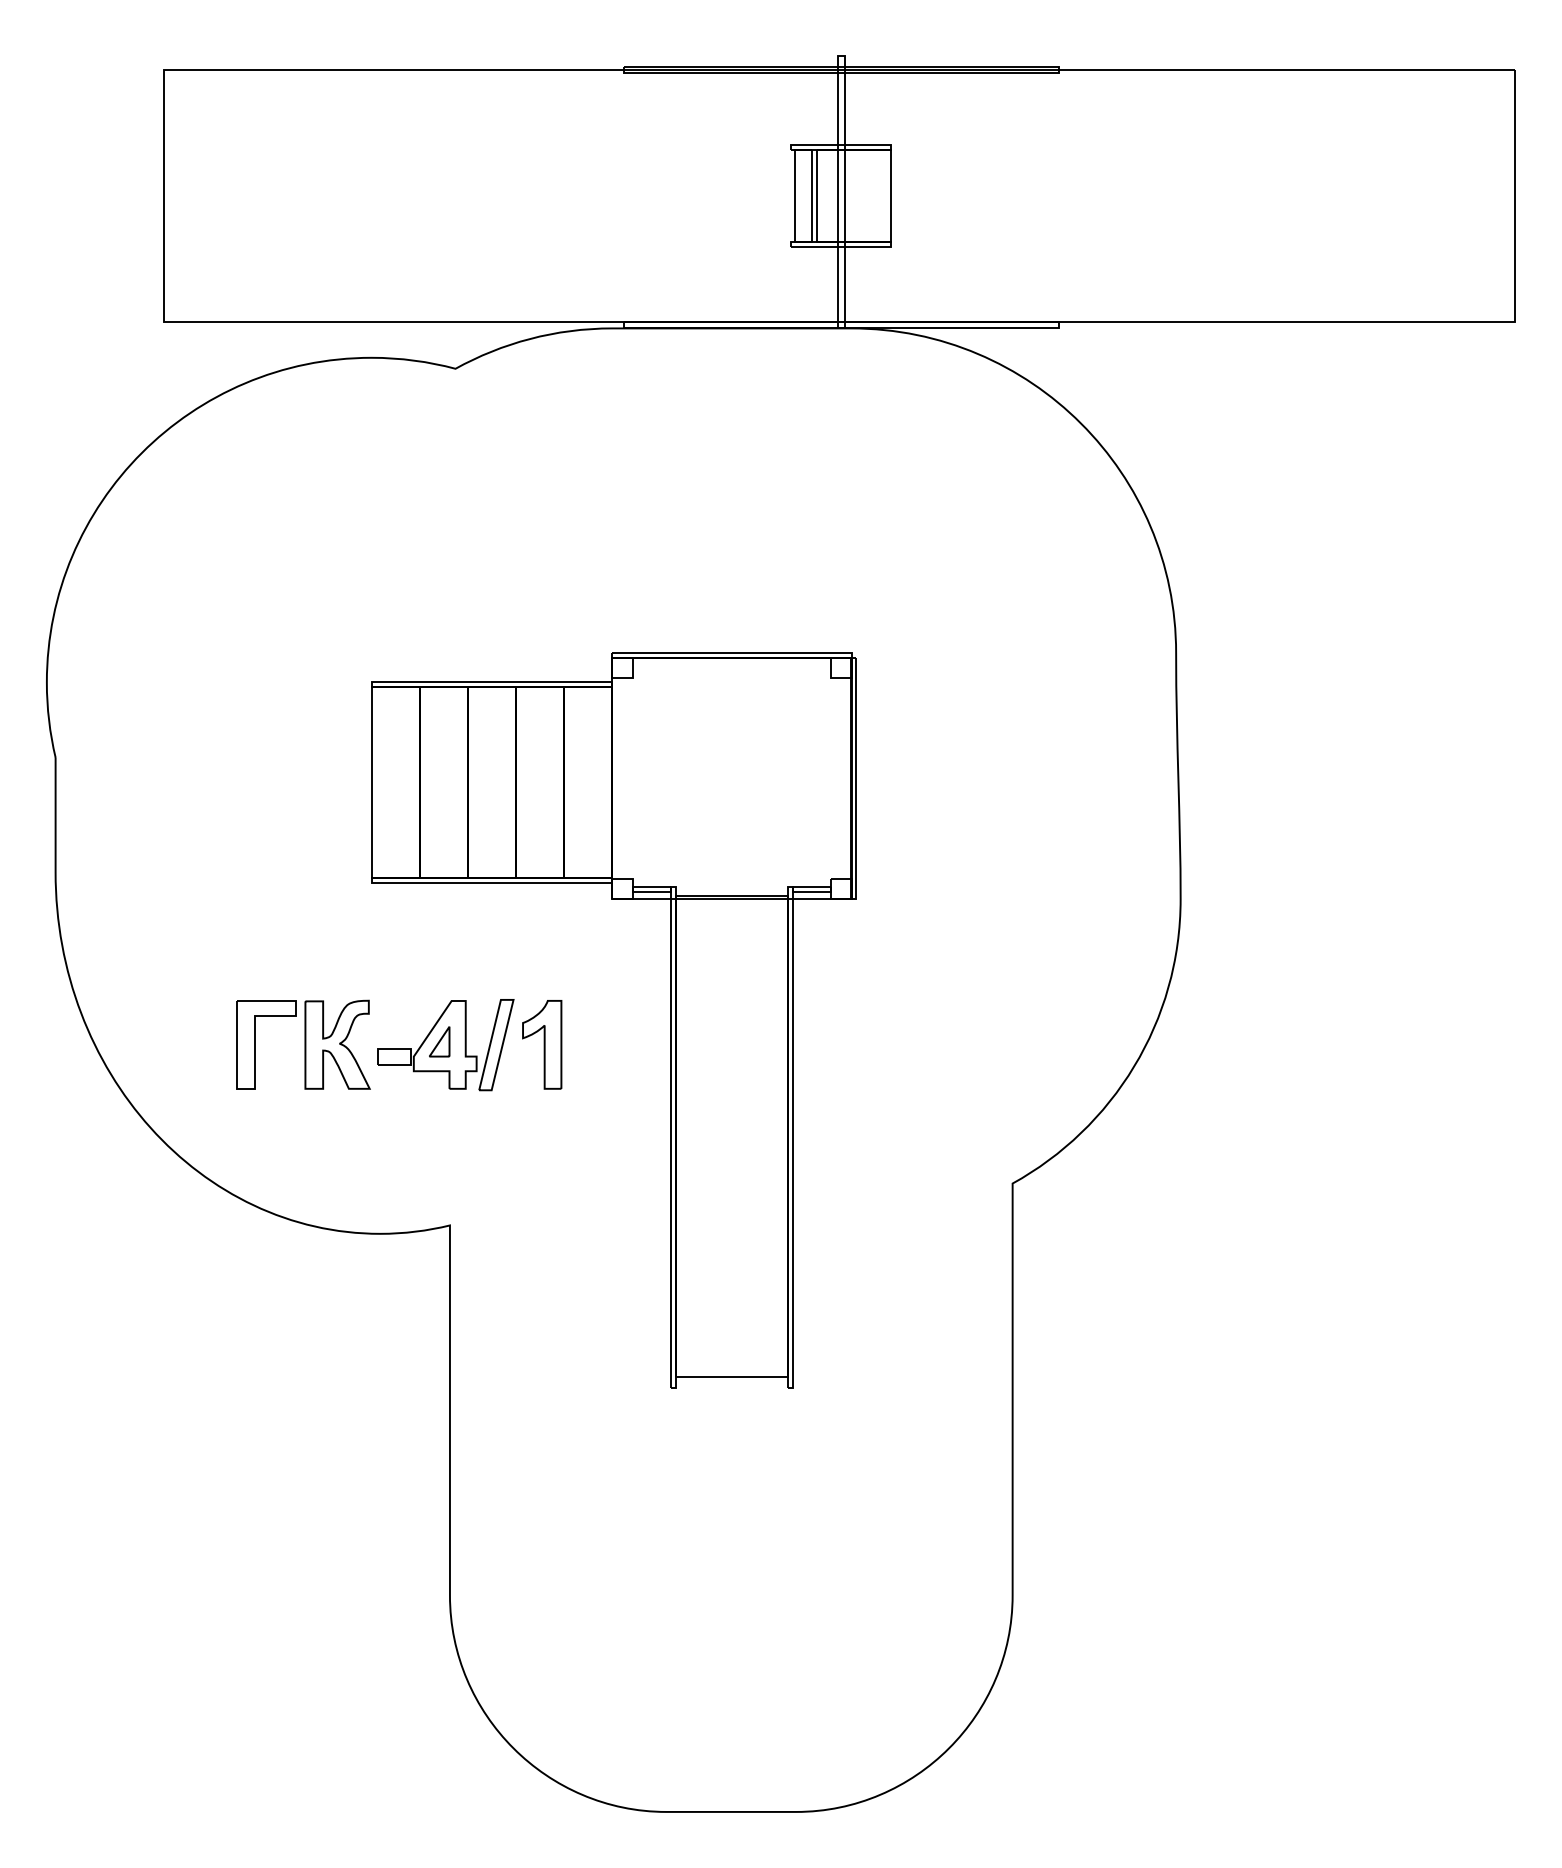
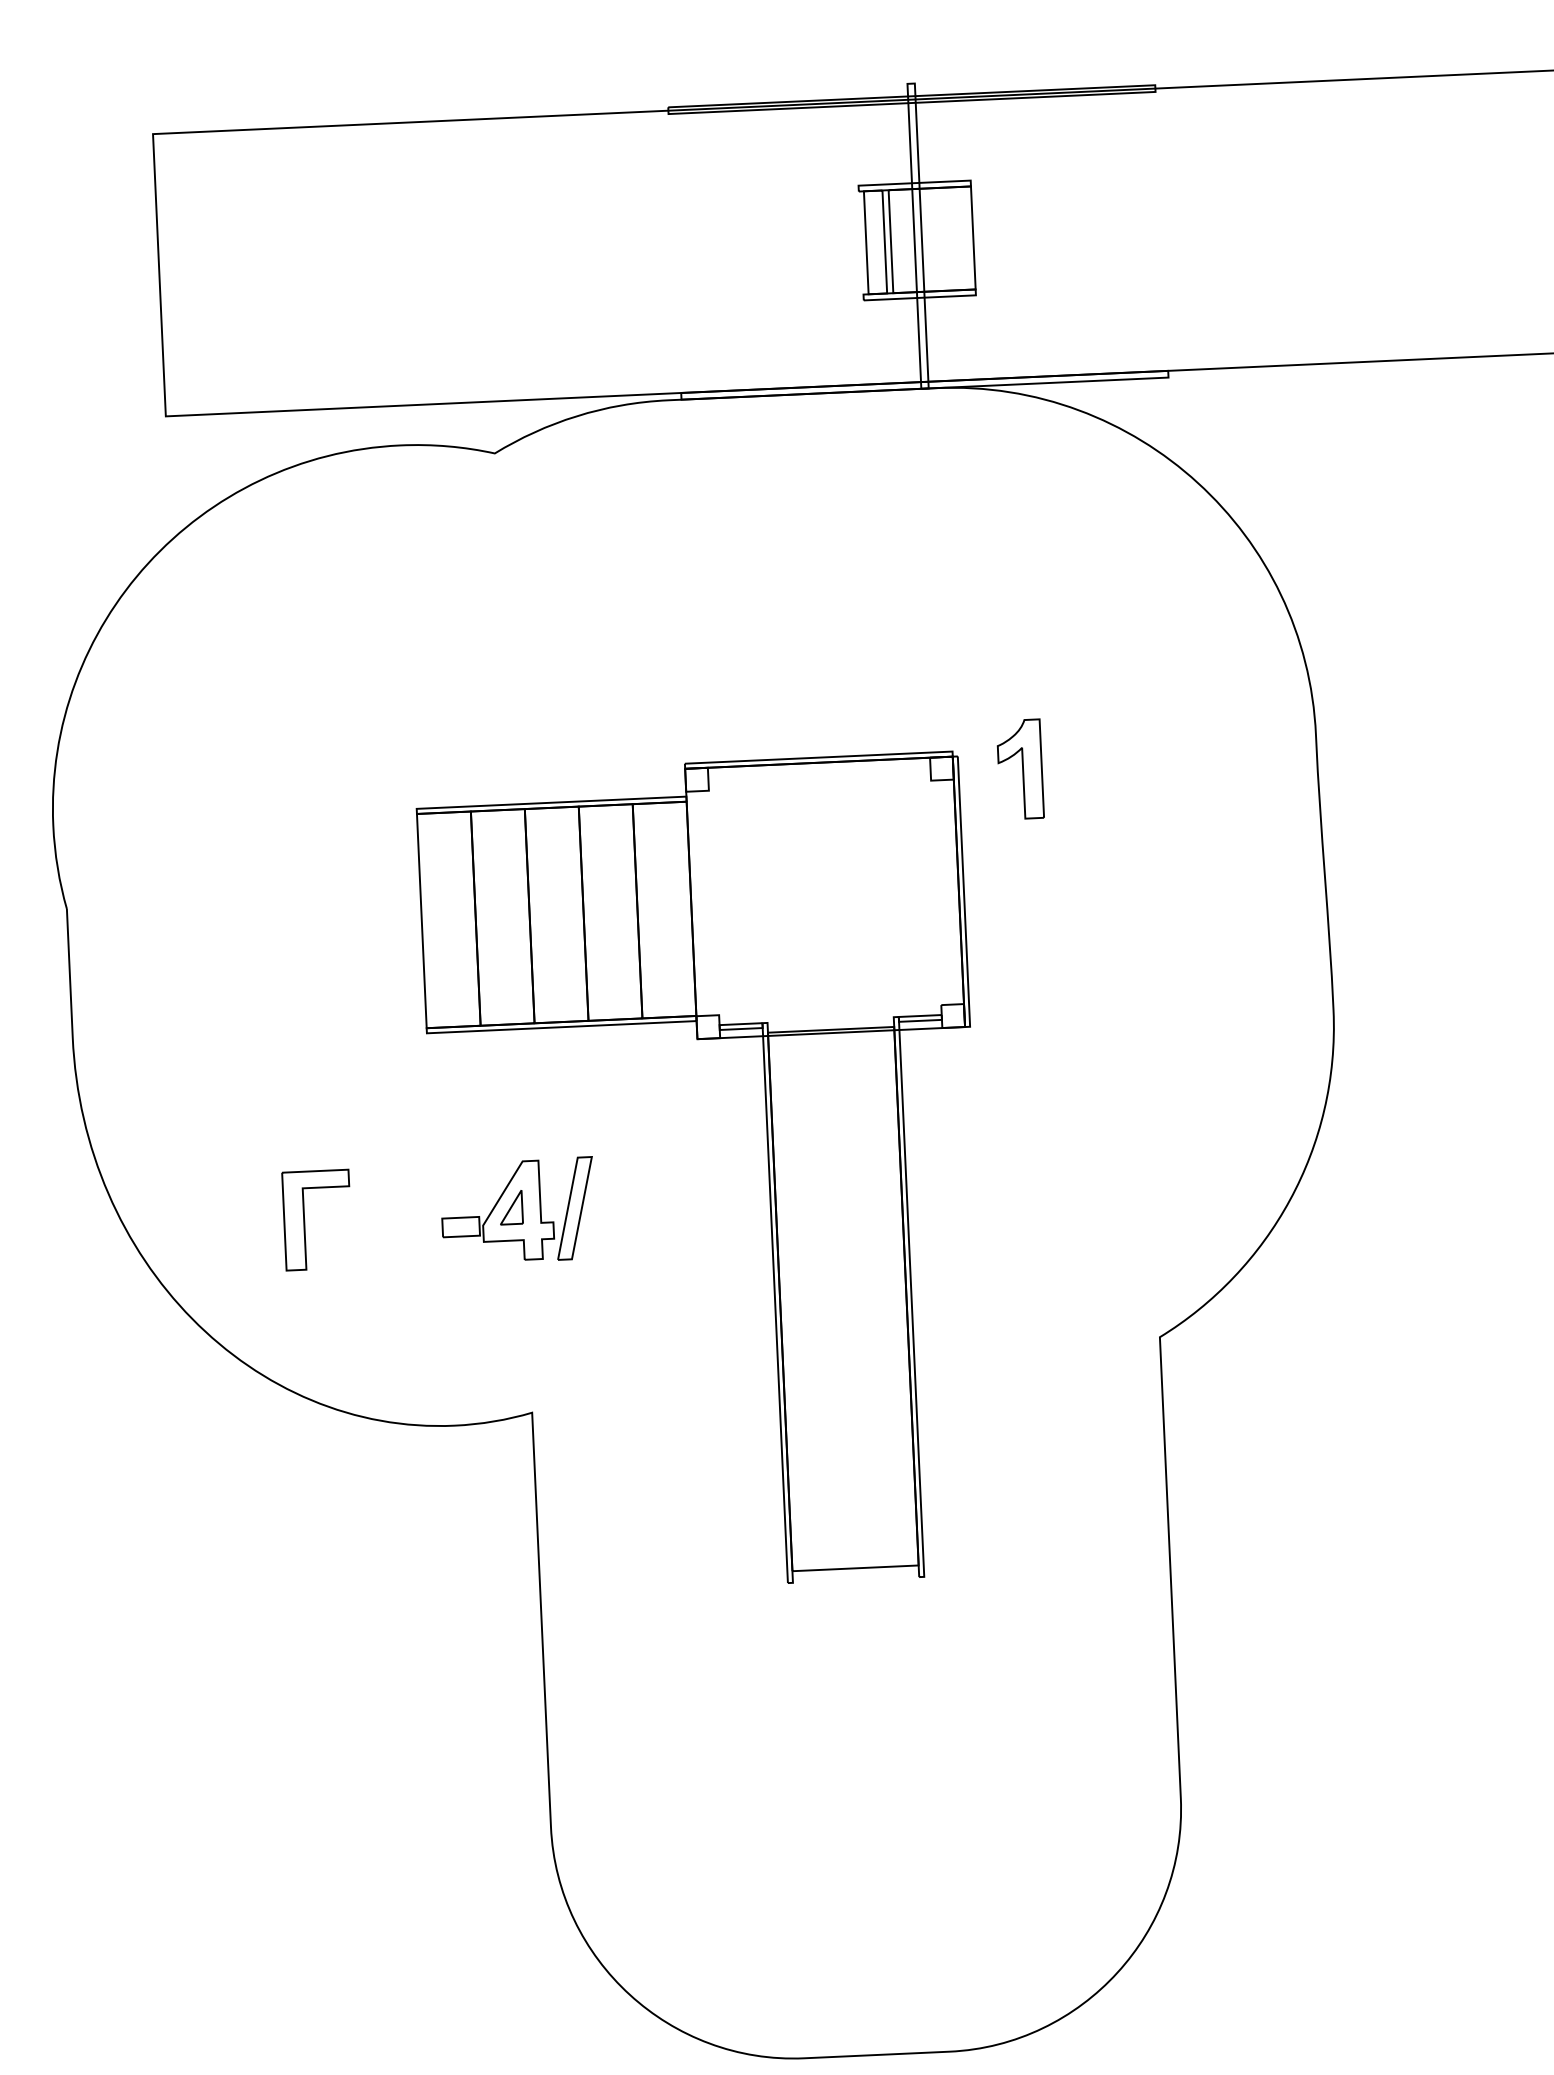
part: (337, 1044) -> (397, 1215), removed
part: (542, 1044) -> (1020, 769), moved

